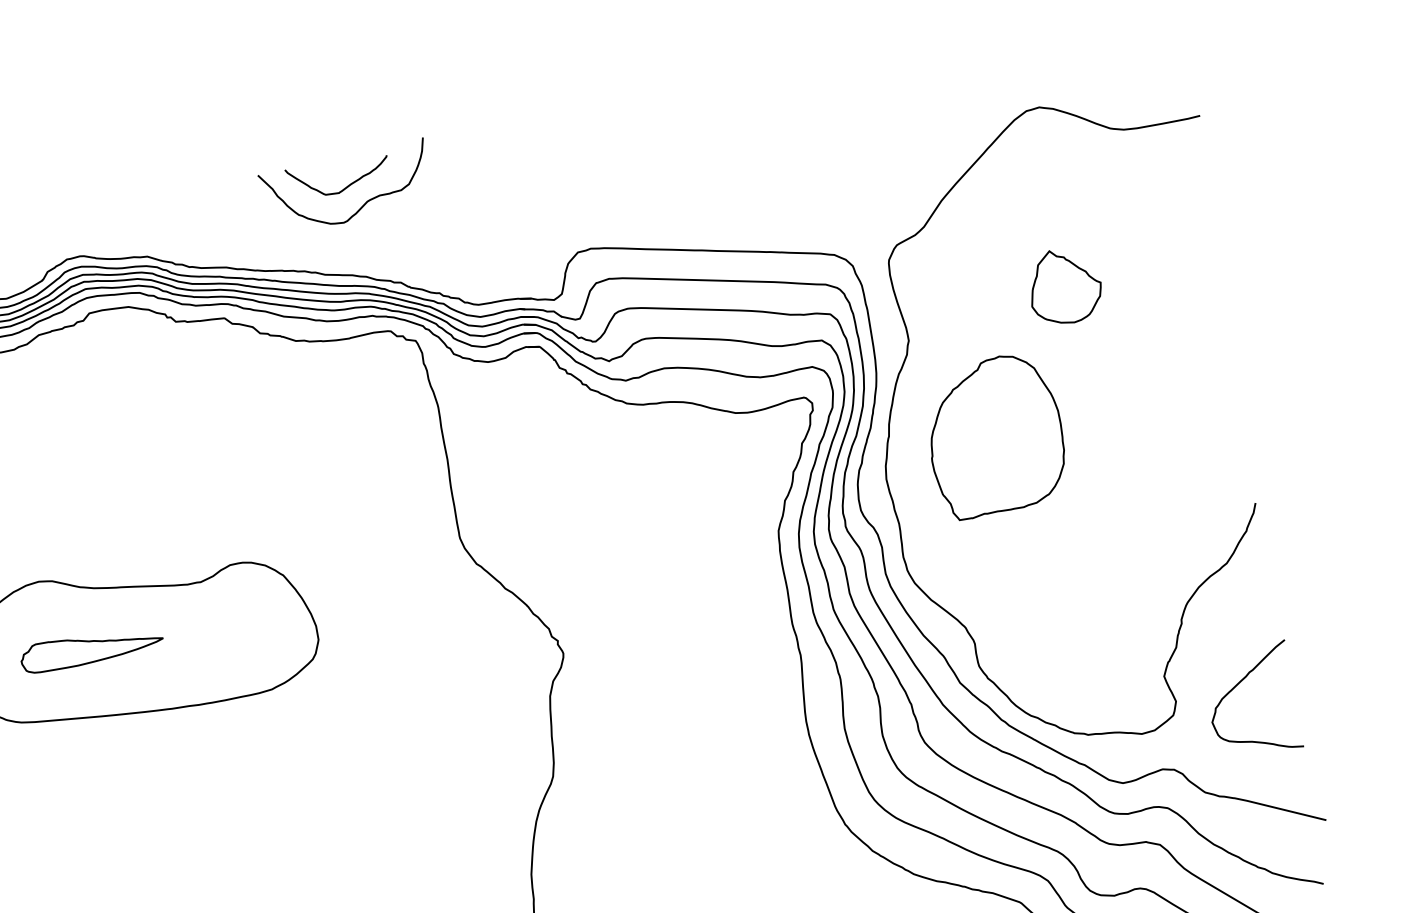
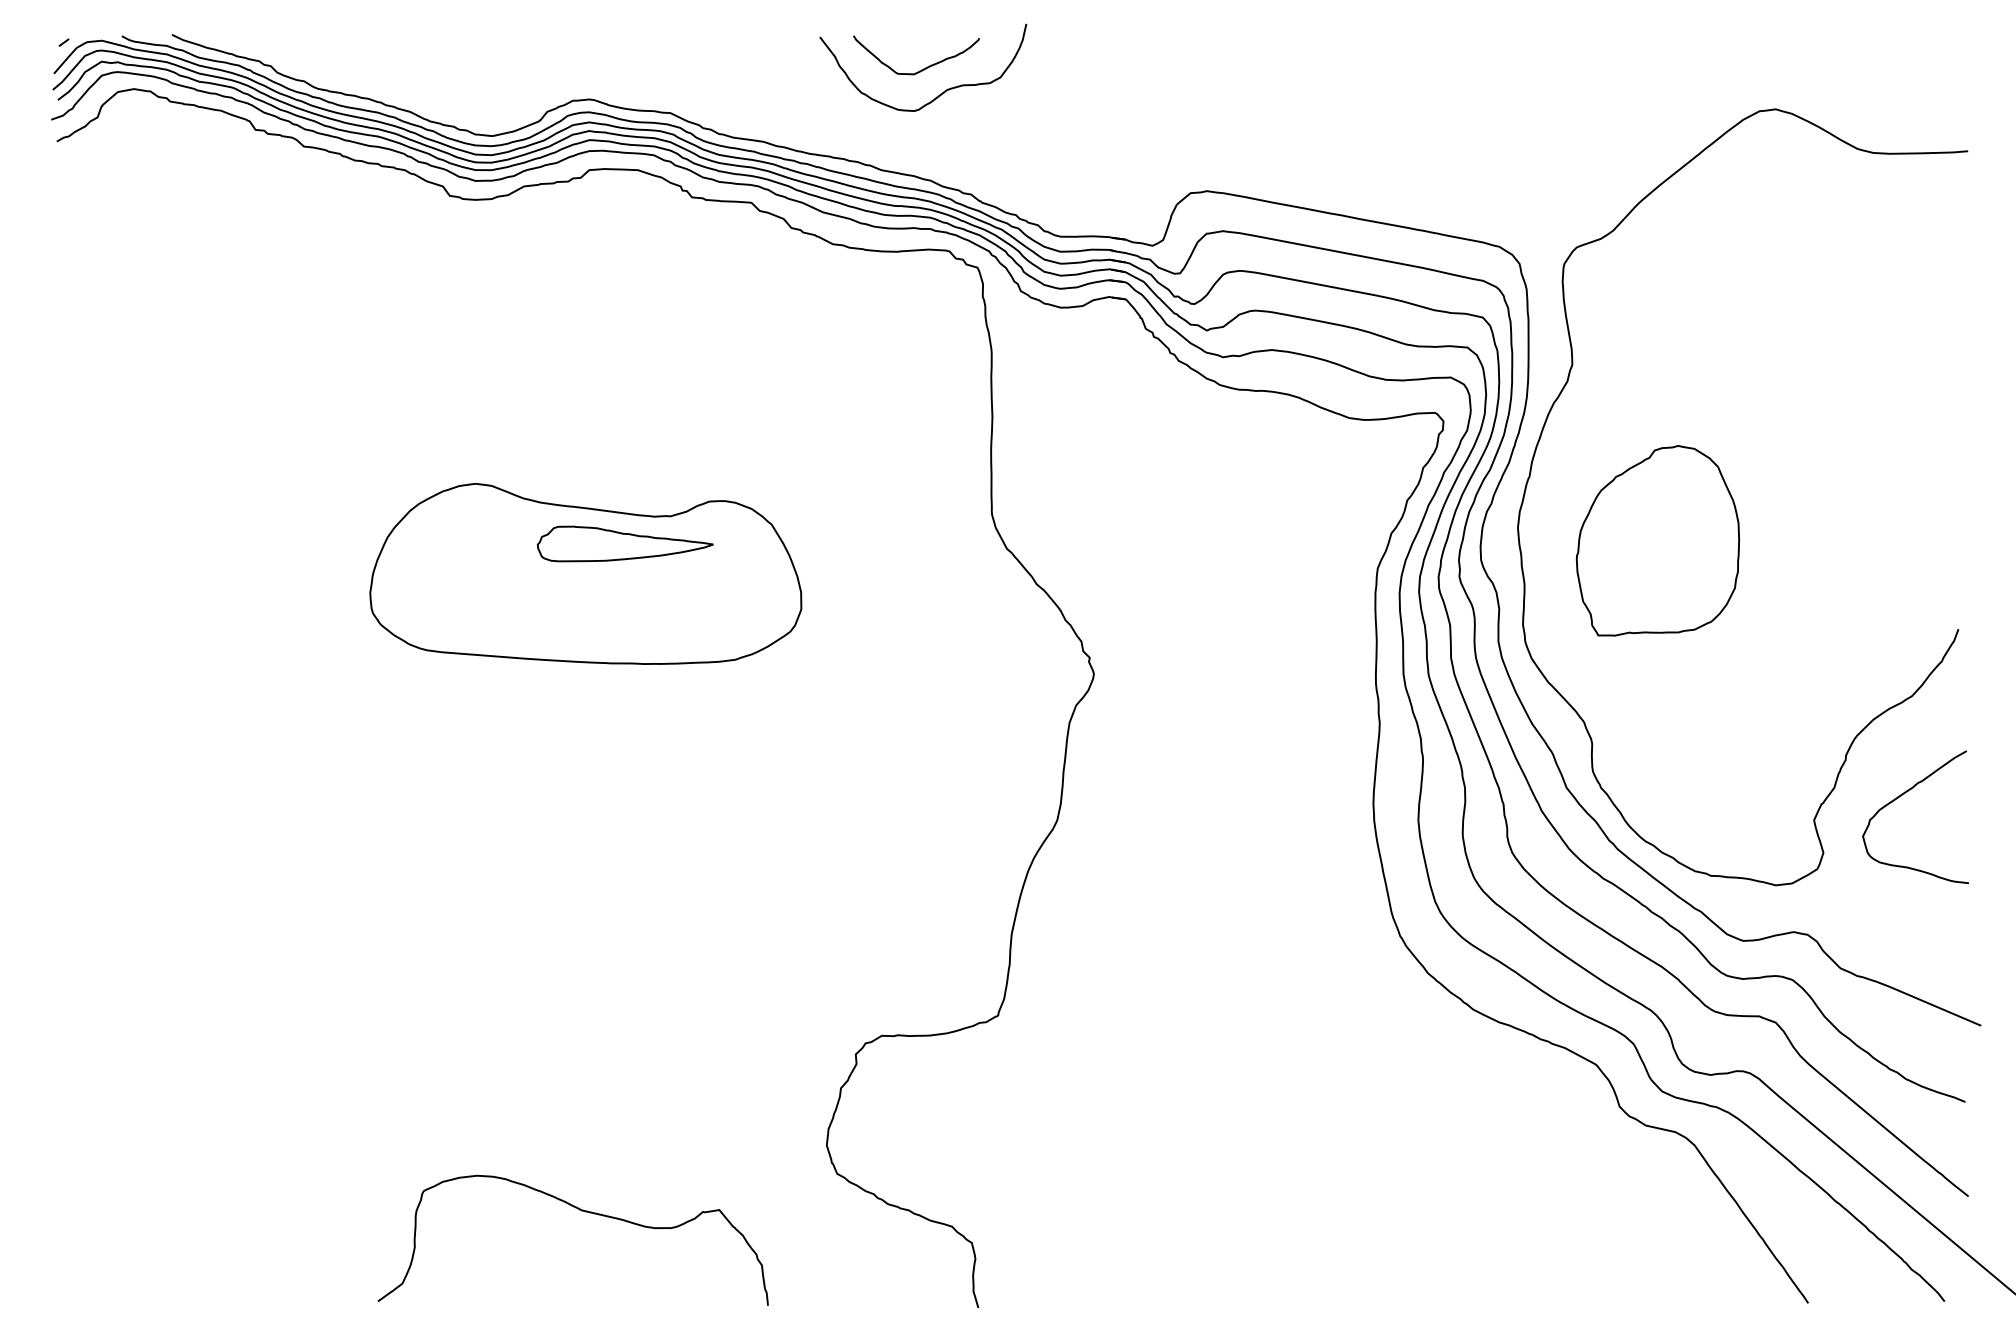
part: (1064, 285) -> (1771, 329), removed
part: (994, 435) -> (1657, 540), moved
part: (91, 649) -> (624, 543), moved
curve: (1238, 685) -> (1901, 796), moved

